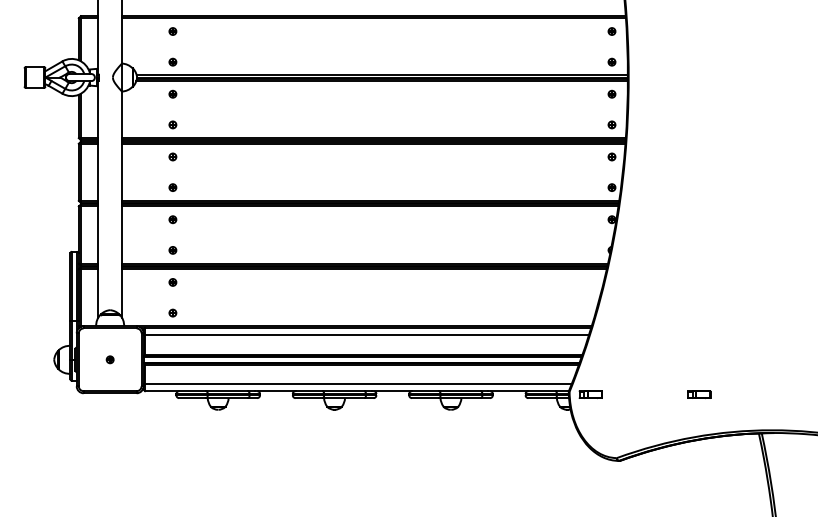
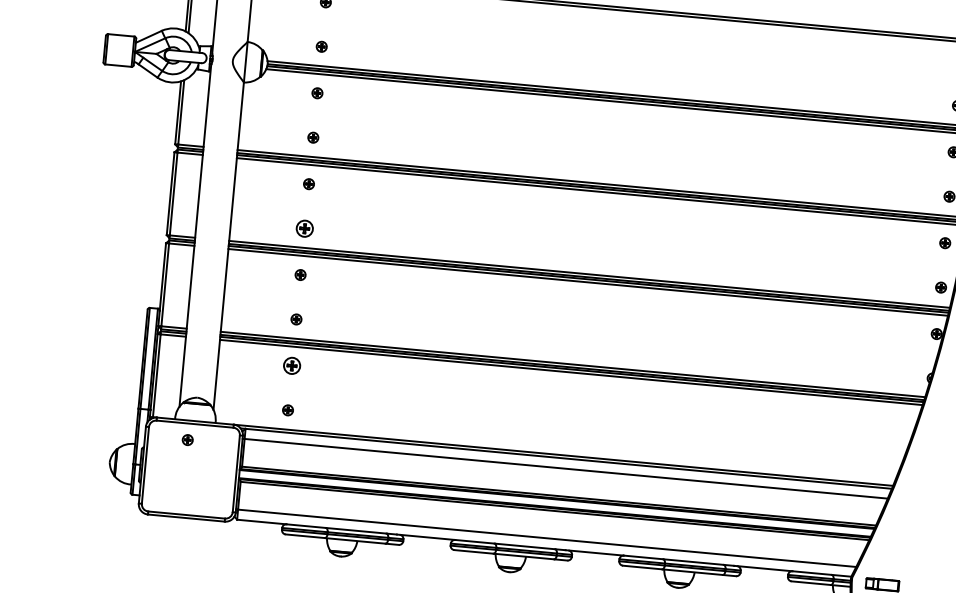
part: (172, 187) -> (304, 228), size x1.6
part: (172, 282) -> (291, 365), size x1.6
part: (109, 359) -> (186, 439), moved

